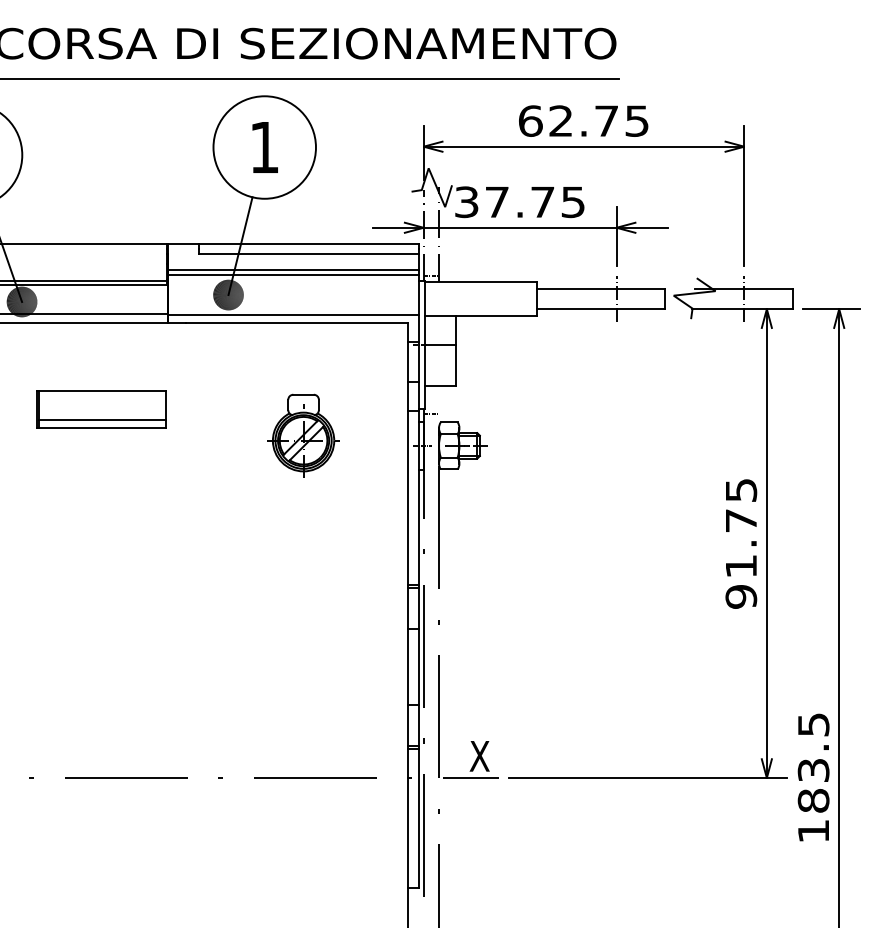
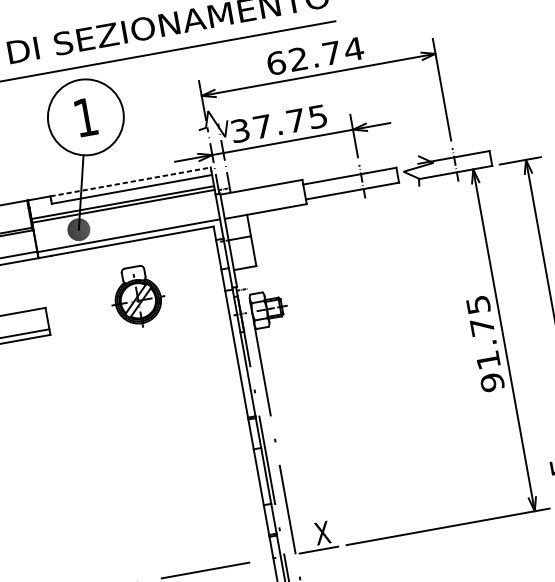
text: (636, 120) -> (353, 48), 62.75 -> 62.74
line: (308, 244) -> (130, 182), solid -> dashed
part: (303, 435) -> (137, 297), moved

